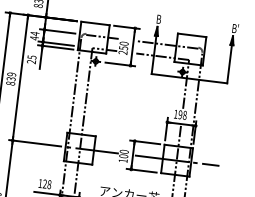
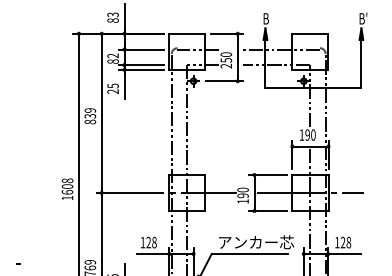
text: (34, 35) -> (112, 58), 44 -> 82
text: (184, 115) -> (313, 135), 198 -> 190
text: (123, 156) -> (242, 195), 100 -> 190

